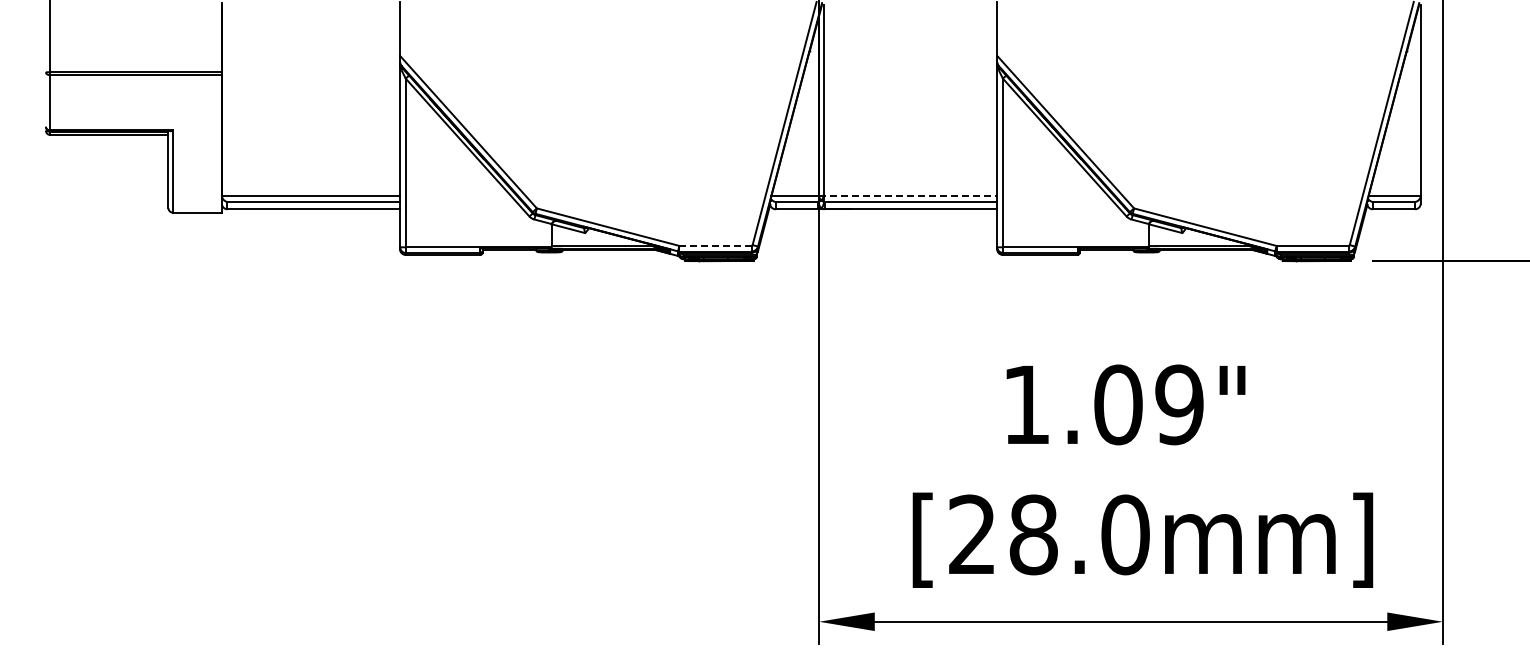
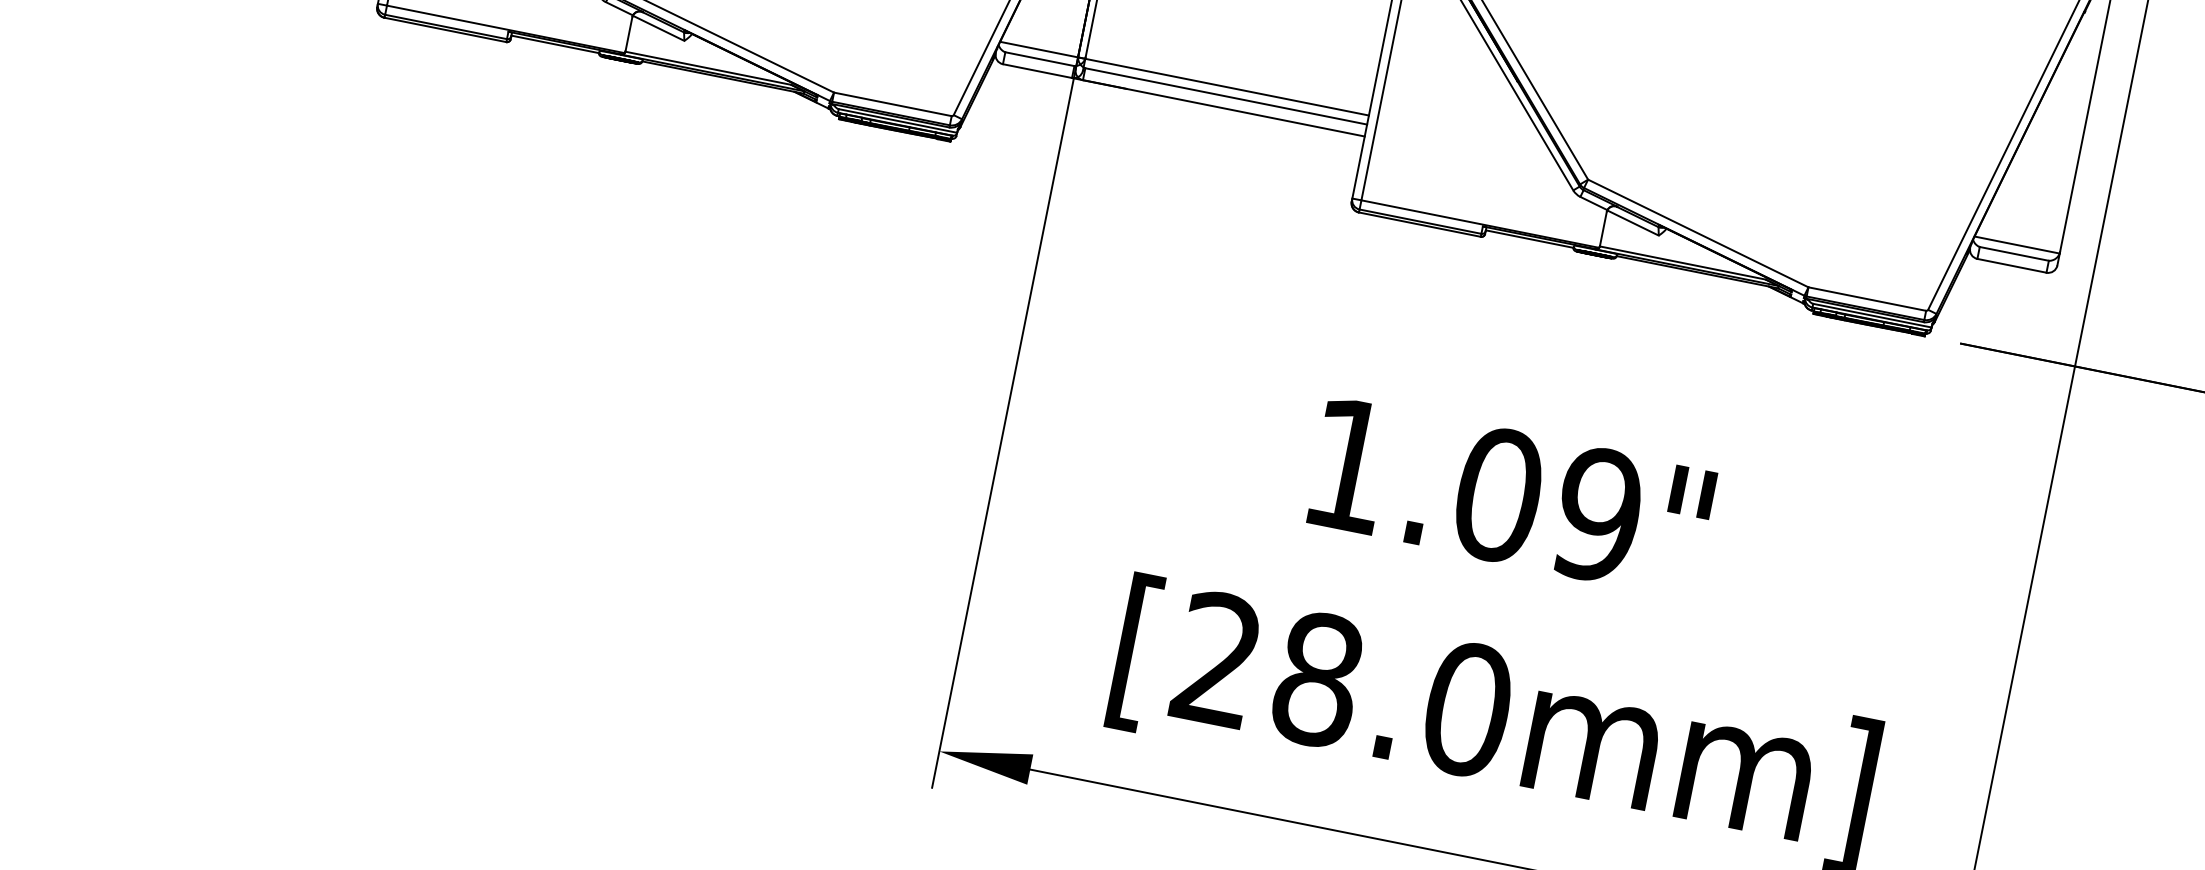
line: (908, 196) -> (1223, 86), dashed -> solid
line: (715, 245) -> (893, 103), dashed -> solid

